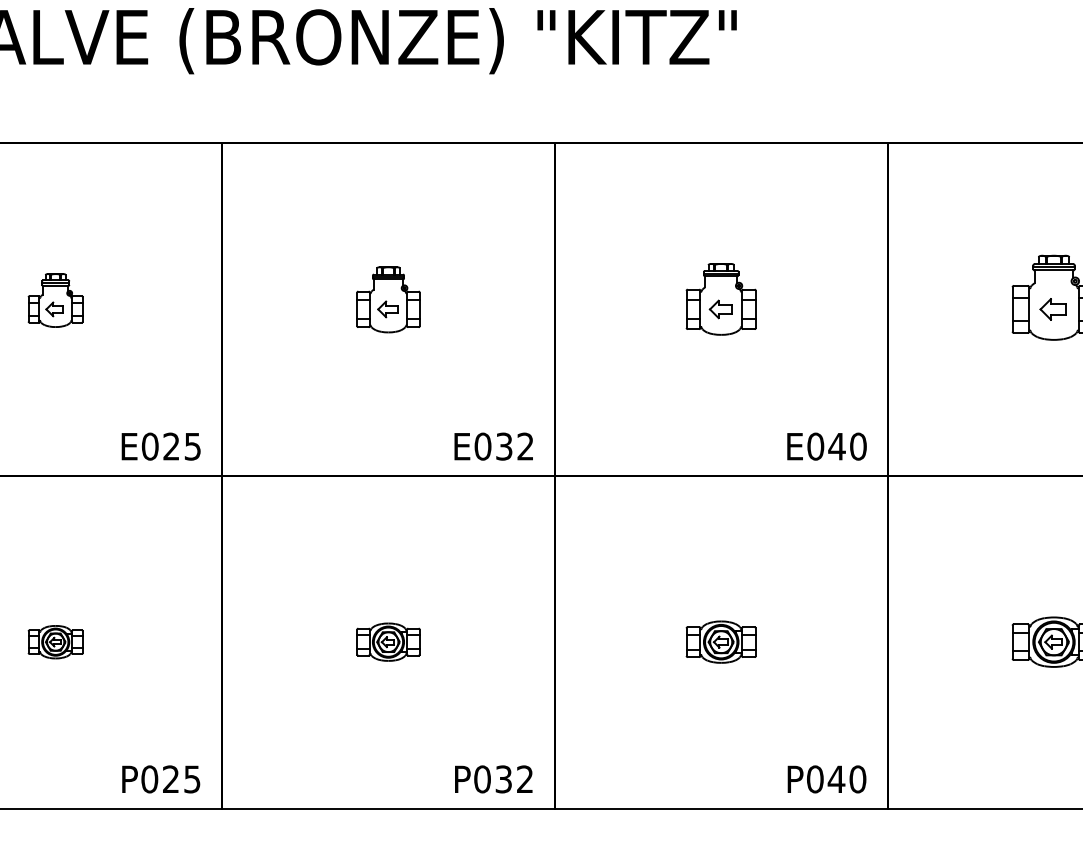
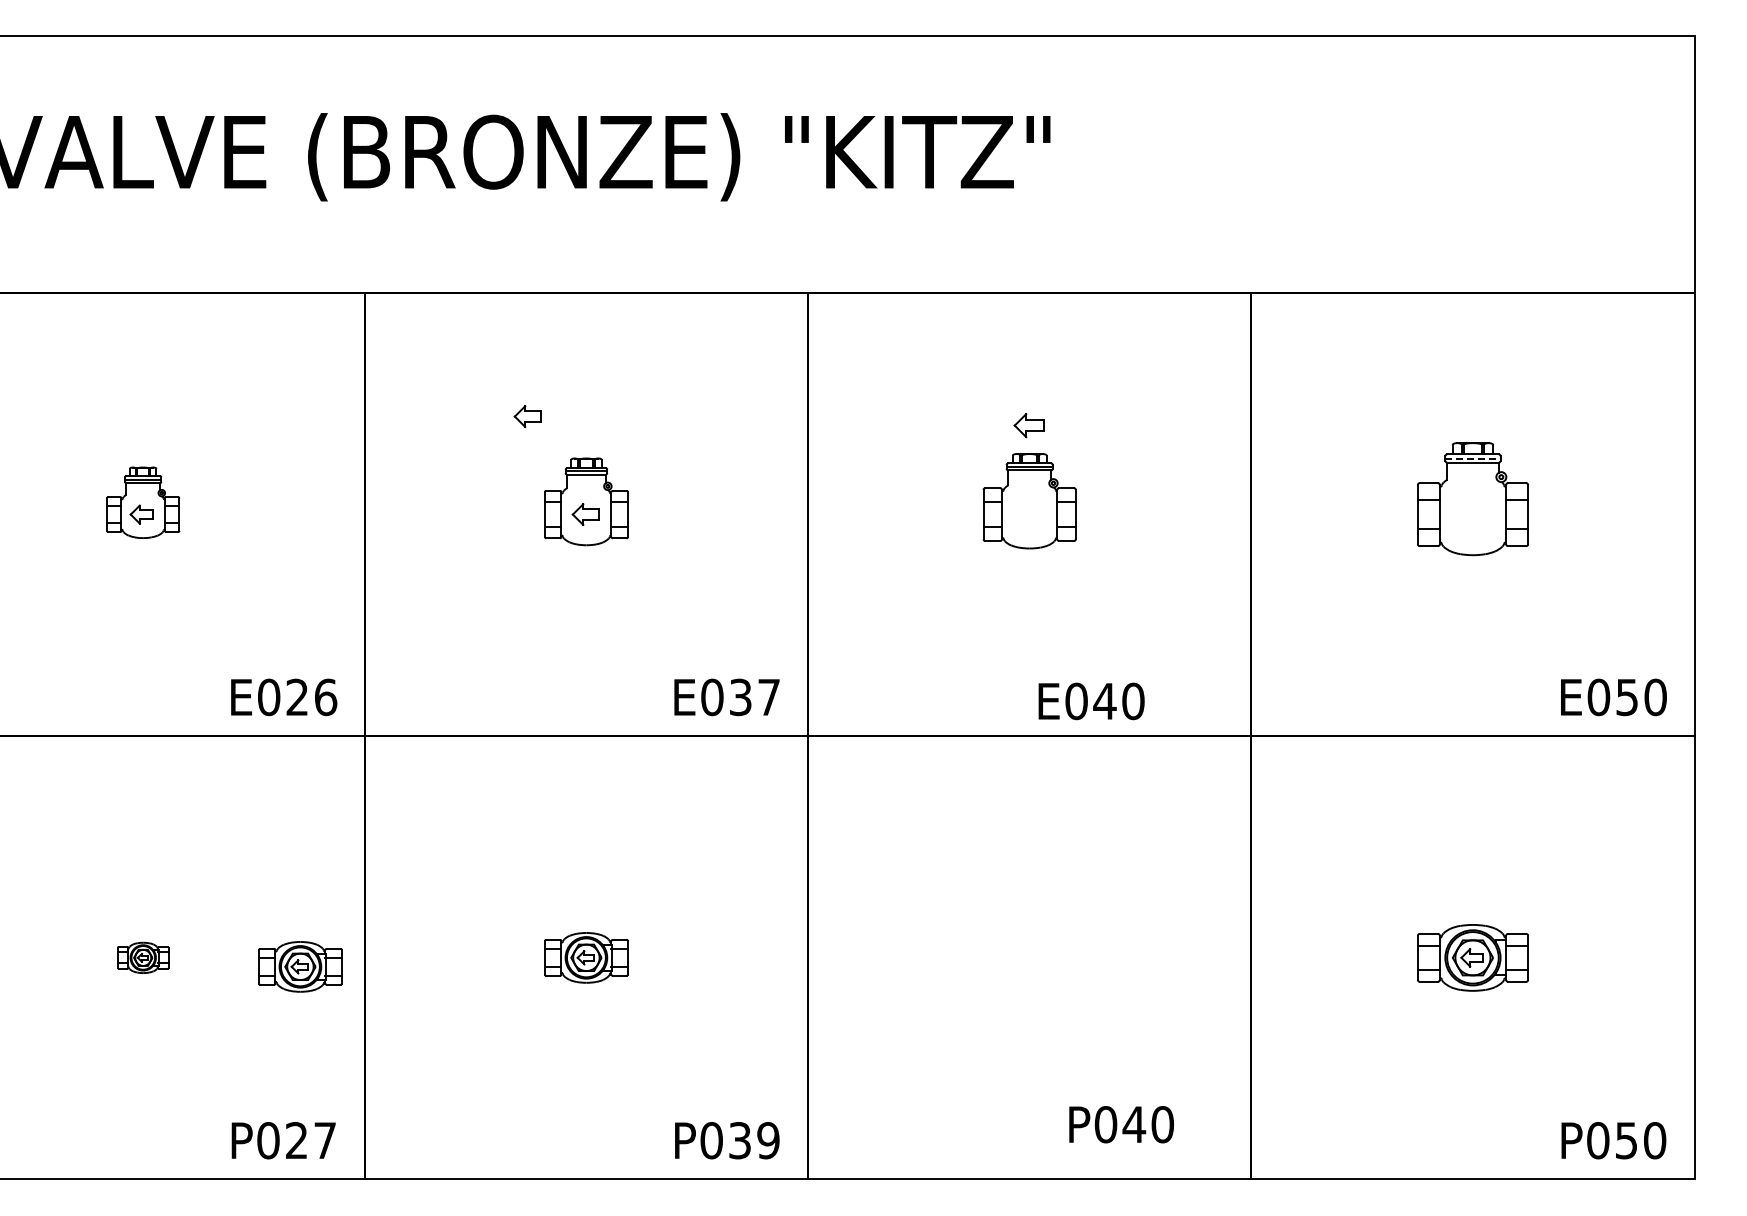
part: (344, 235) -> (527, 416), added
line: (1053, 267) -> (1472, 458), solid -> dashed
part: (720, 309) -> (1028, 425), moved
part: (1053, 309) -> (1472, 514), removed
text: (525, 445) -> (768, 696), E032 -> E037
text: (193, 446) -> (326, 697), E025 -> E026
text: (826, 446) -> (1091, 701), moved
part: (55, 641) -> (143, 957), size x0.7
part: (721, 641) -> (1029, 957), removed
part: (173, 648) -> (300, 966), added
text: (191, 779) -> (324, 1140), P025 -> P027
text: (525, 779) -> (768, 1140), P032 -> P039
text: (826, 779) -> (1121, 1124), moved

